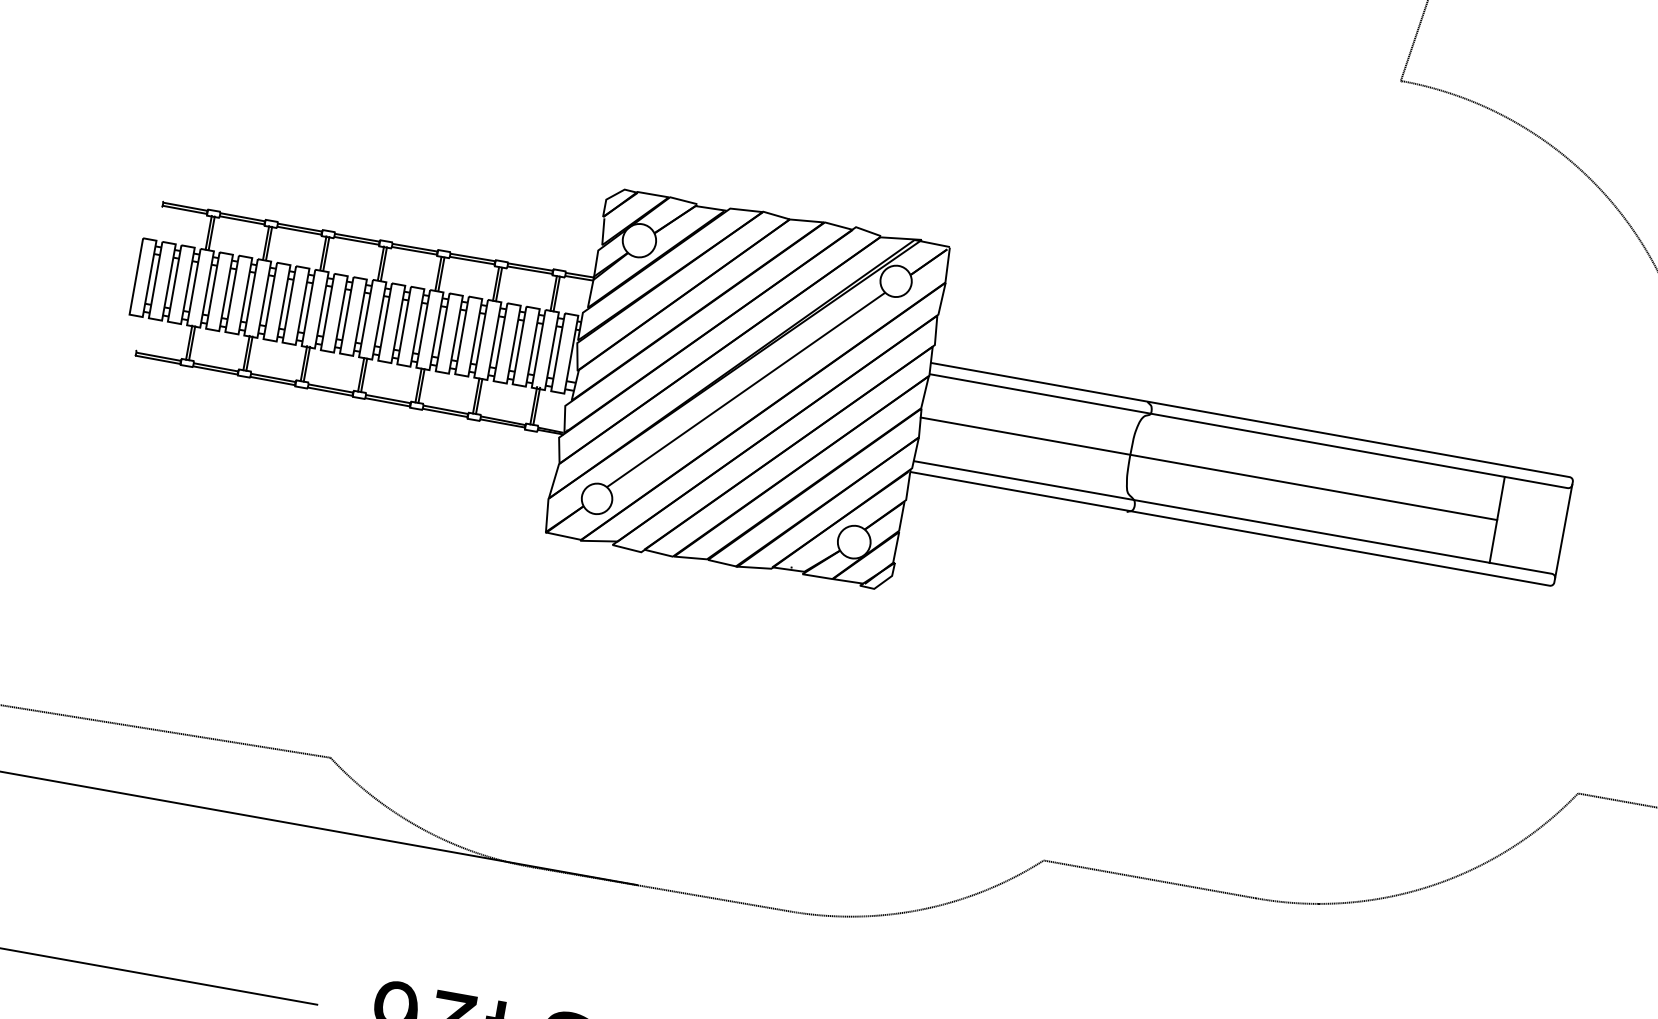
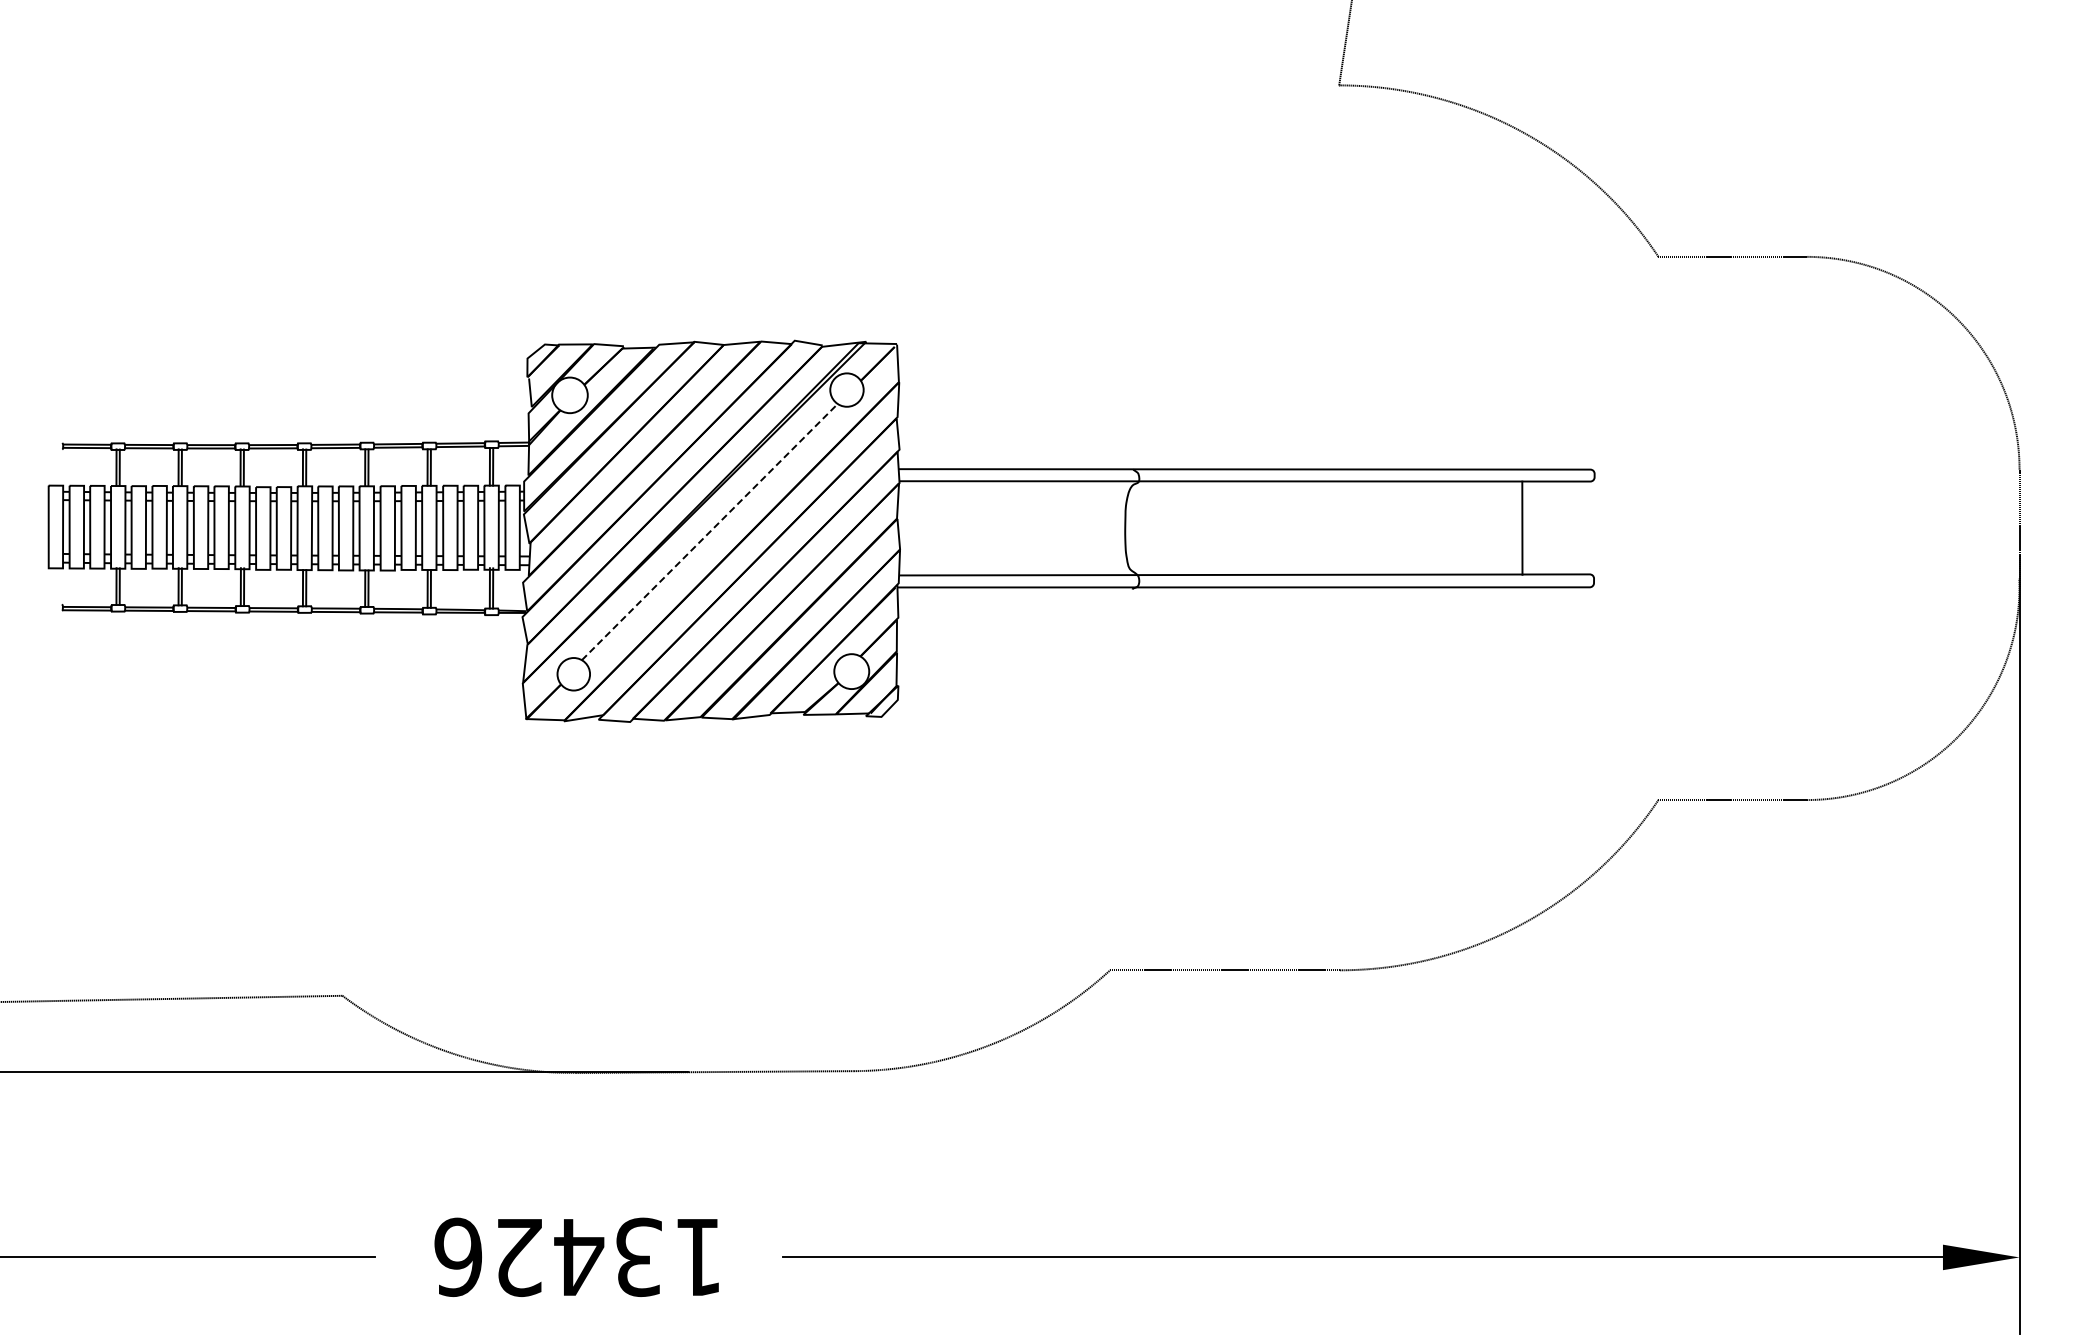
line: (746, 389) -> (710, 531), solid -> dashed
line: (1209, 469) -> (1210, 528), removed
line: (1563, 531) -> (1594, 527), removed

